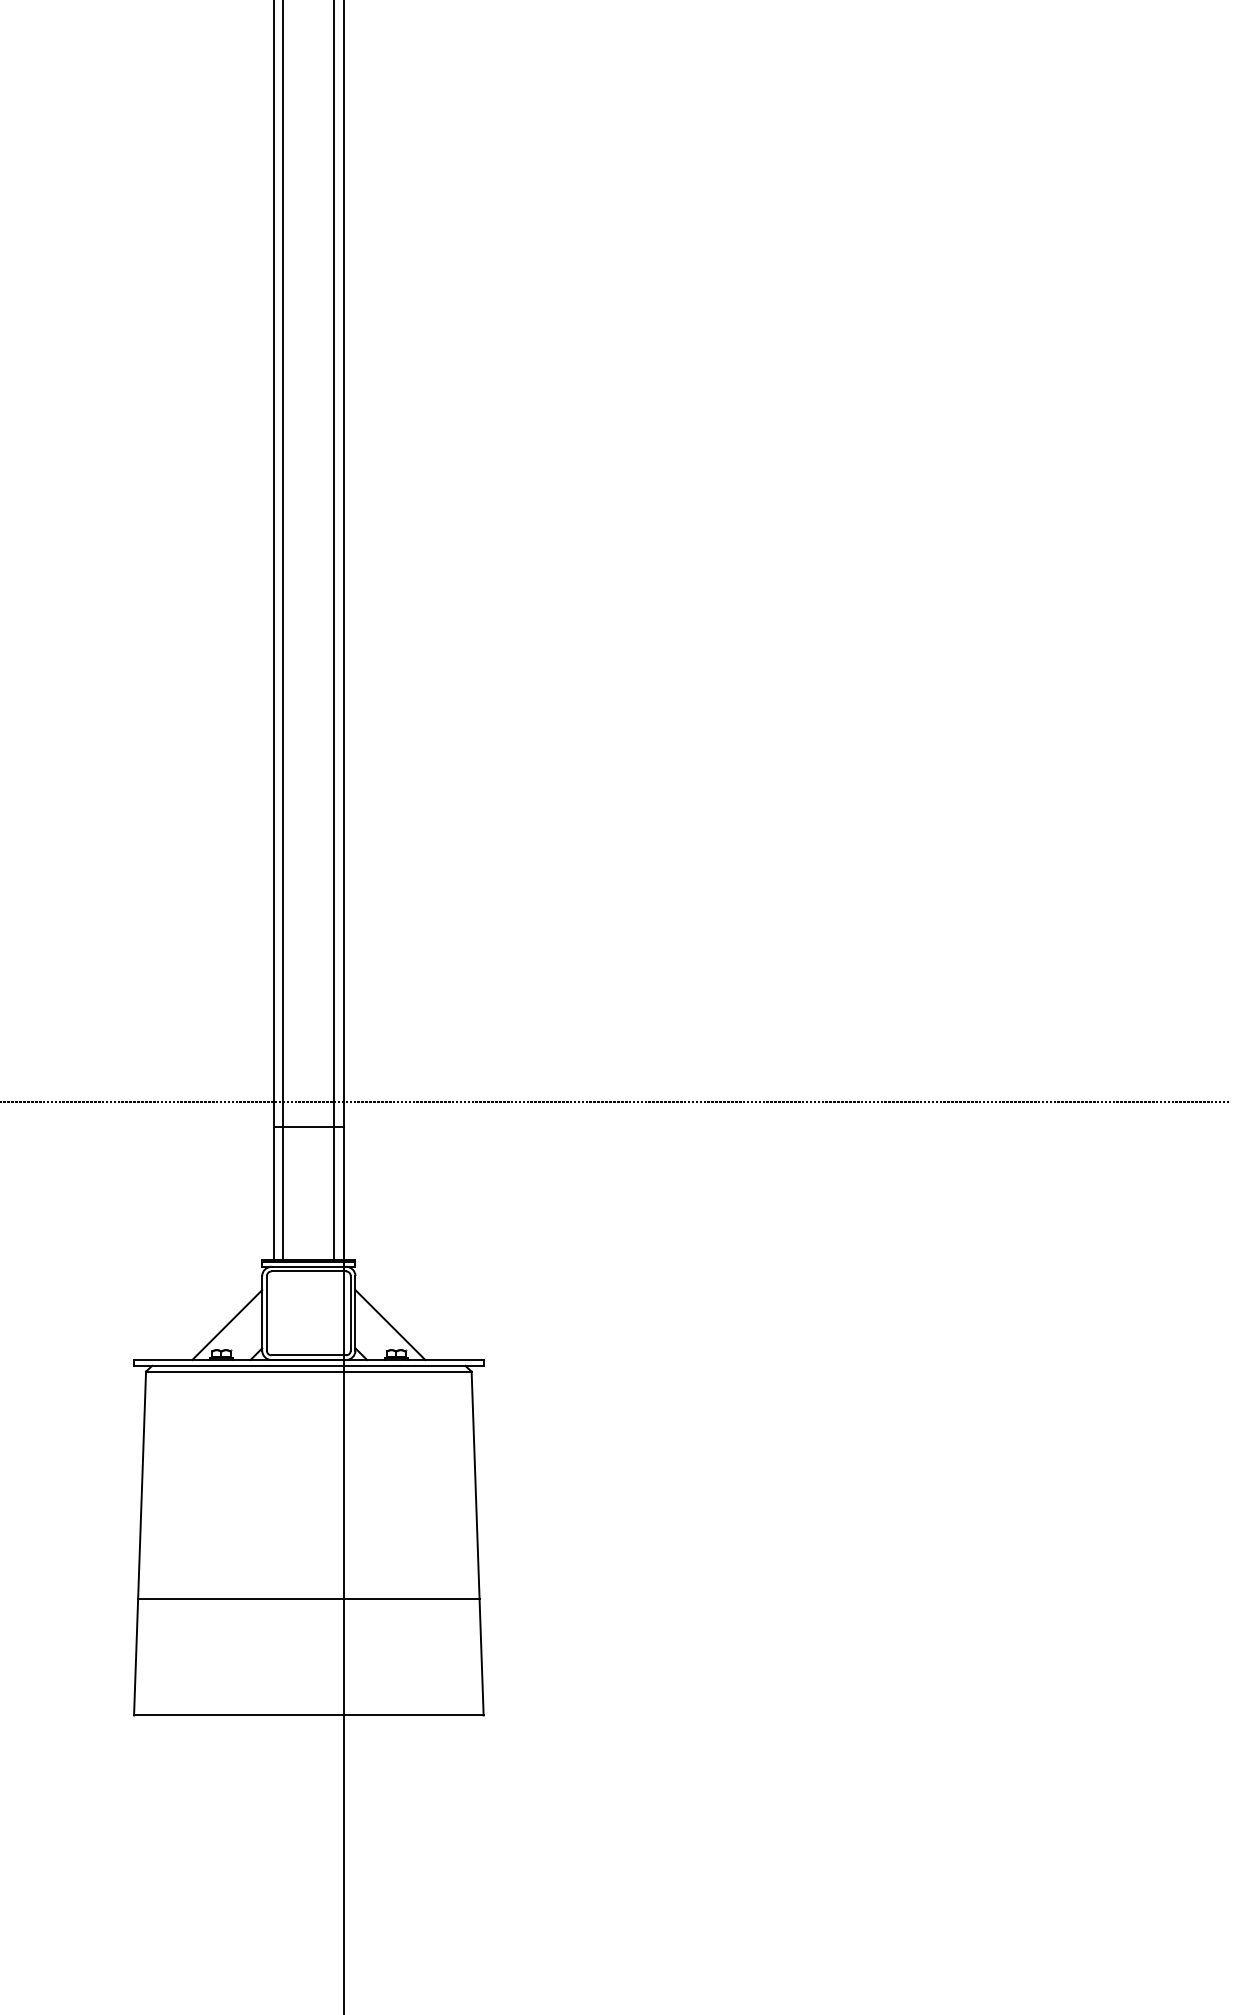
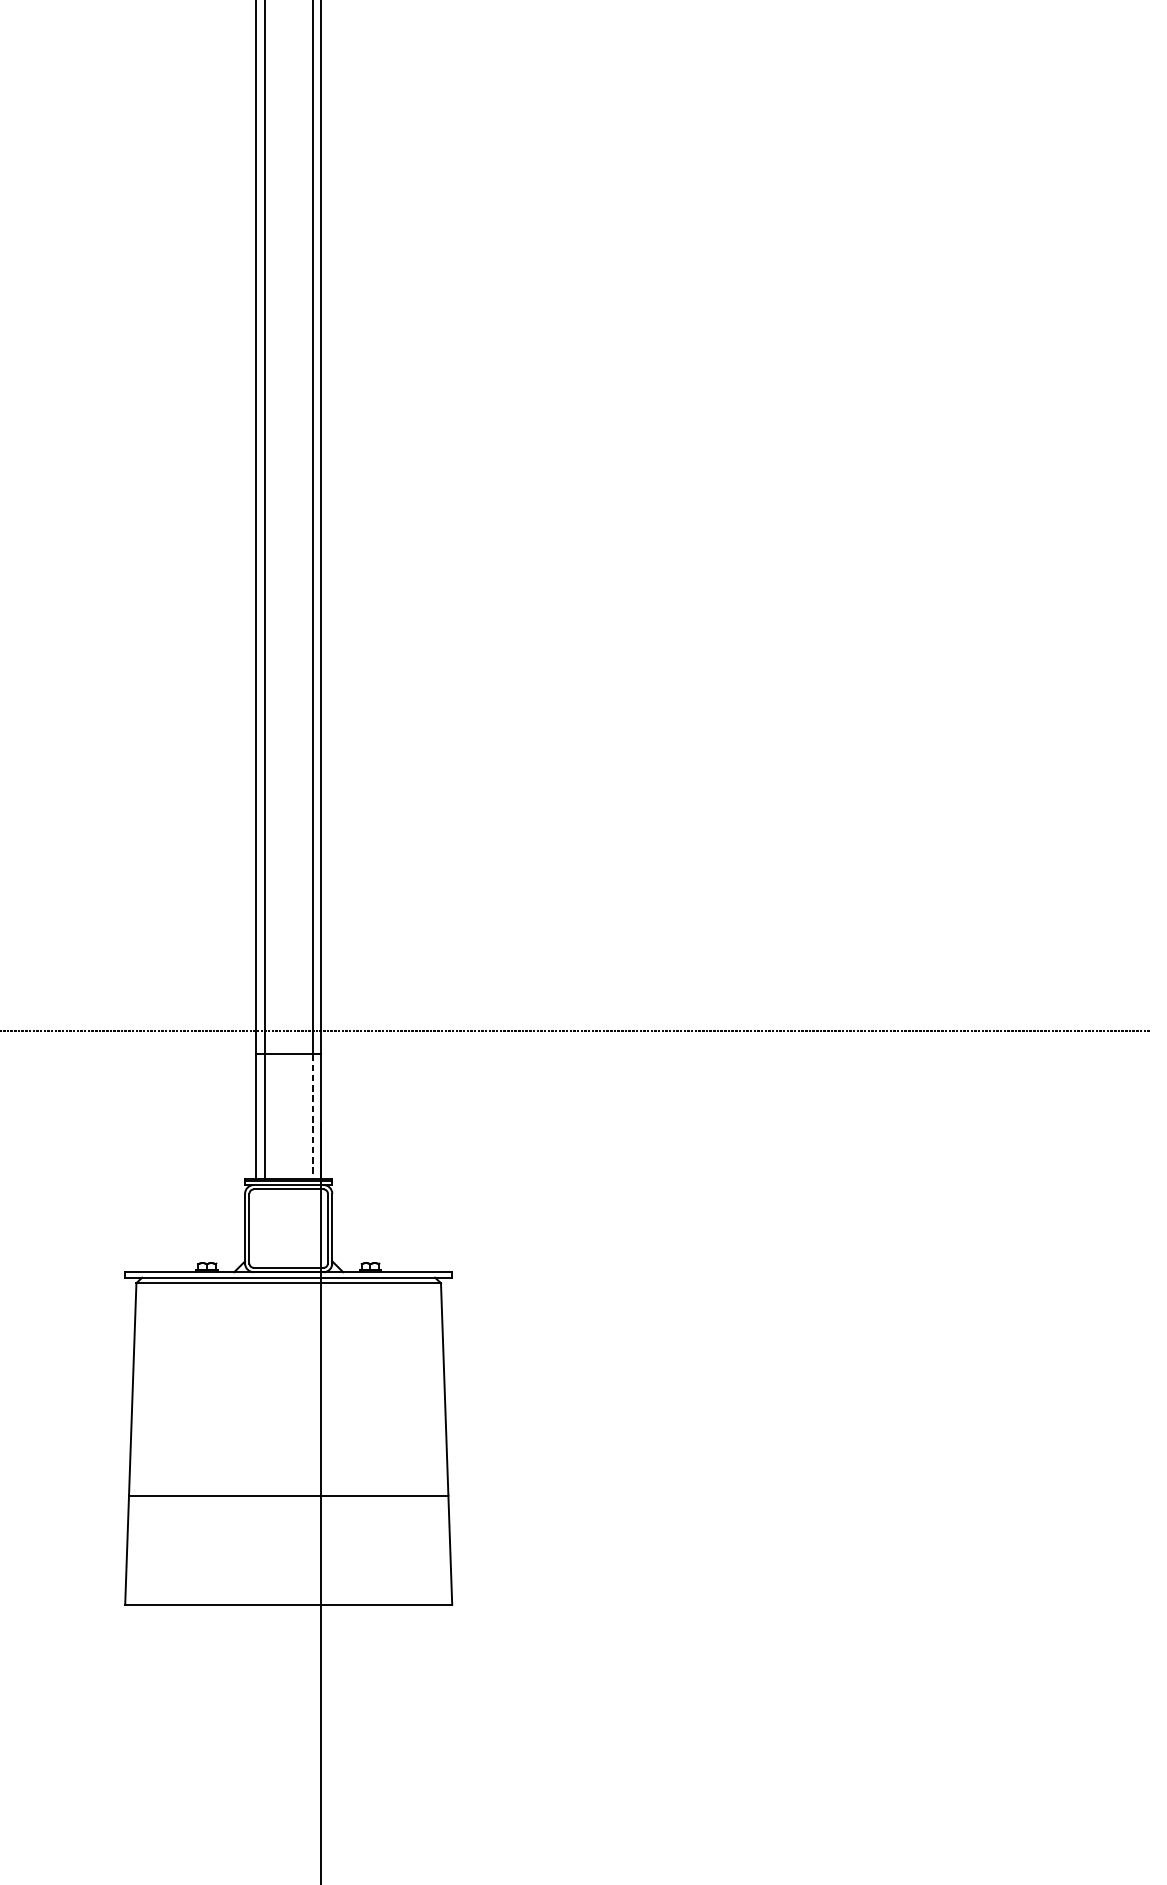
line: (334, 1193) -> (312, 1116), solid -> dashed
line: (227, 1325) -> (212, 1239), removed
line: (390, 1325) -> (365, 1239), removed

